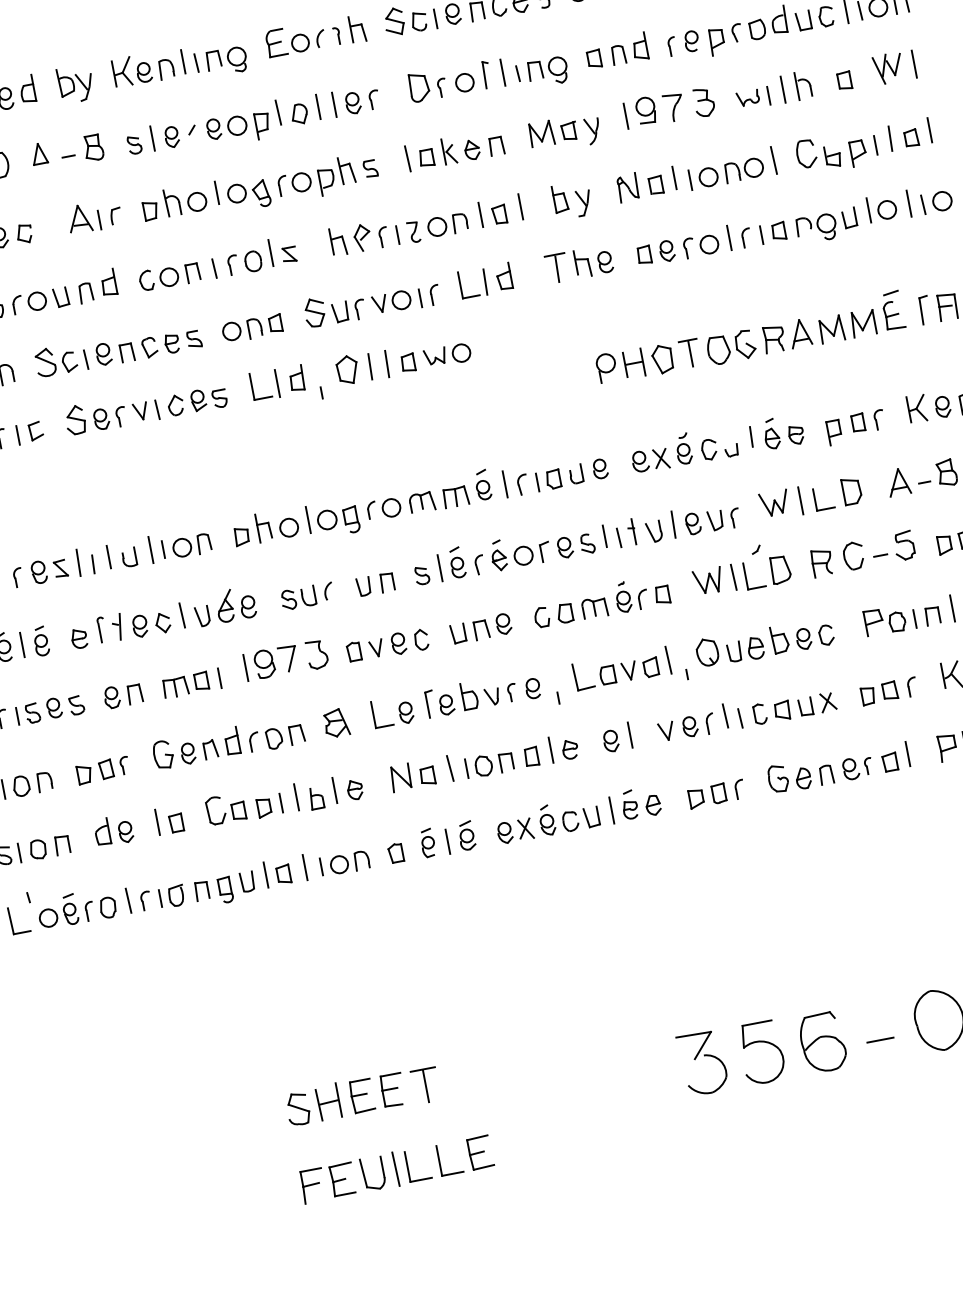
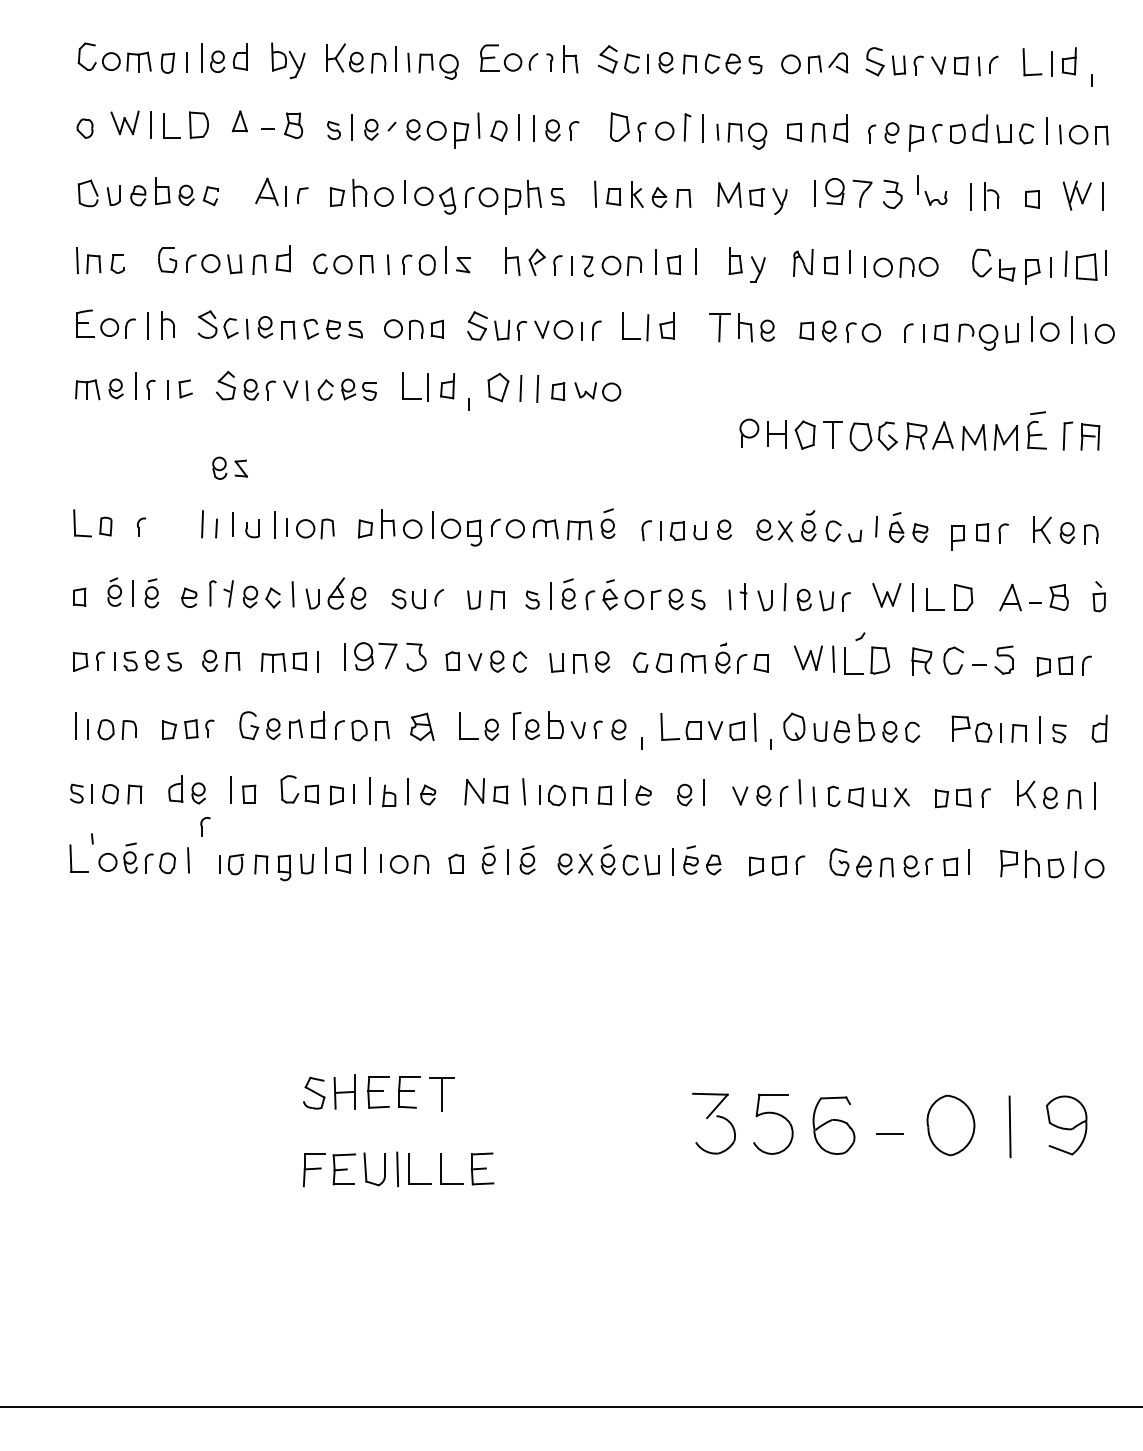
line: (767, 95) -> (917, 184), moved
part: (911, 137) -> (1086, 266), size x1.6
line: (772, 159) -> (948, 262), removed
line: (729, 237) -> (892, 329), removed
line: (505, 484) -> (629, 527), removed
line: (604, 536) -> (716, 595), removed
part: (48, 569) -> (229, 467), moved
part: (146, 900) -> (205, 826), moved

